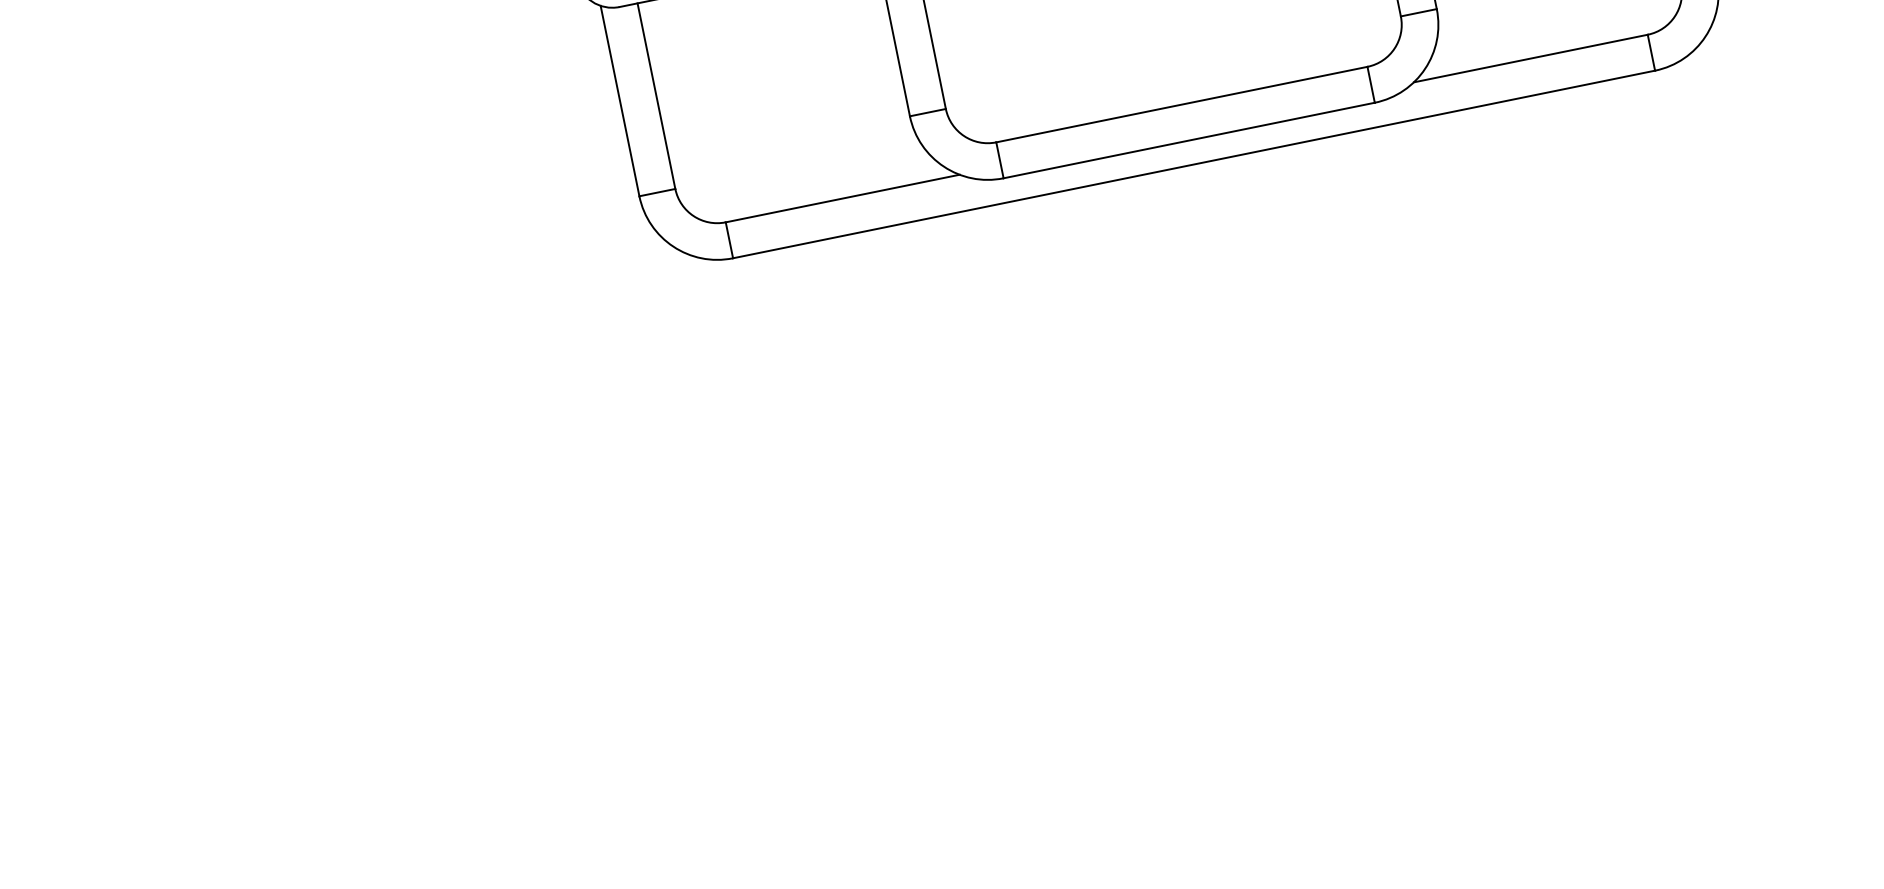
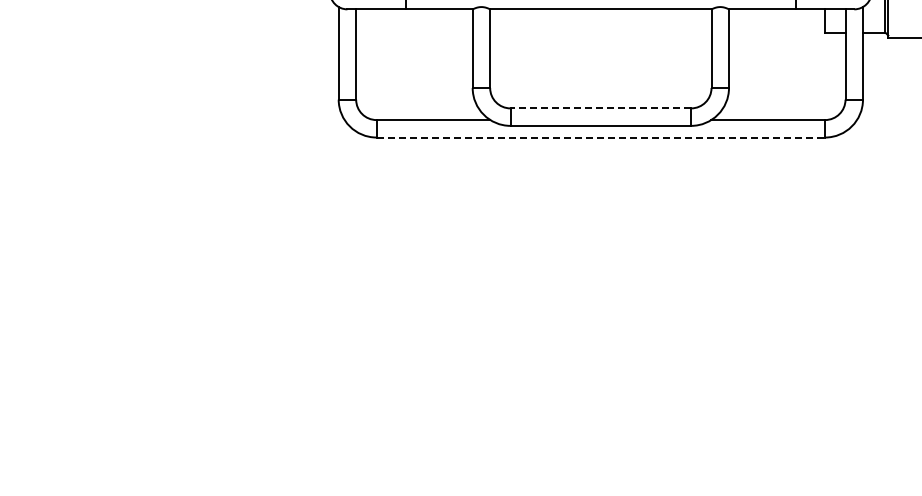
line: (1181, 104) -> (600, 108), solid -> dashed
line: (1195, 164) -> (601, 137), solid -> dashed

